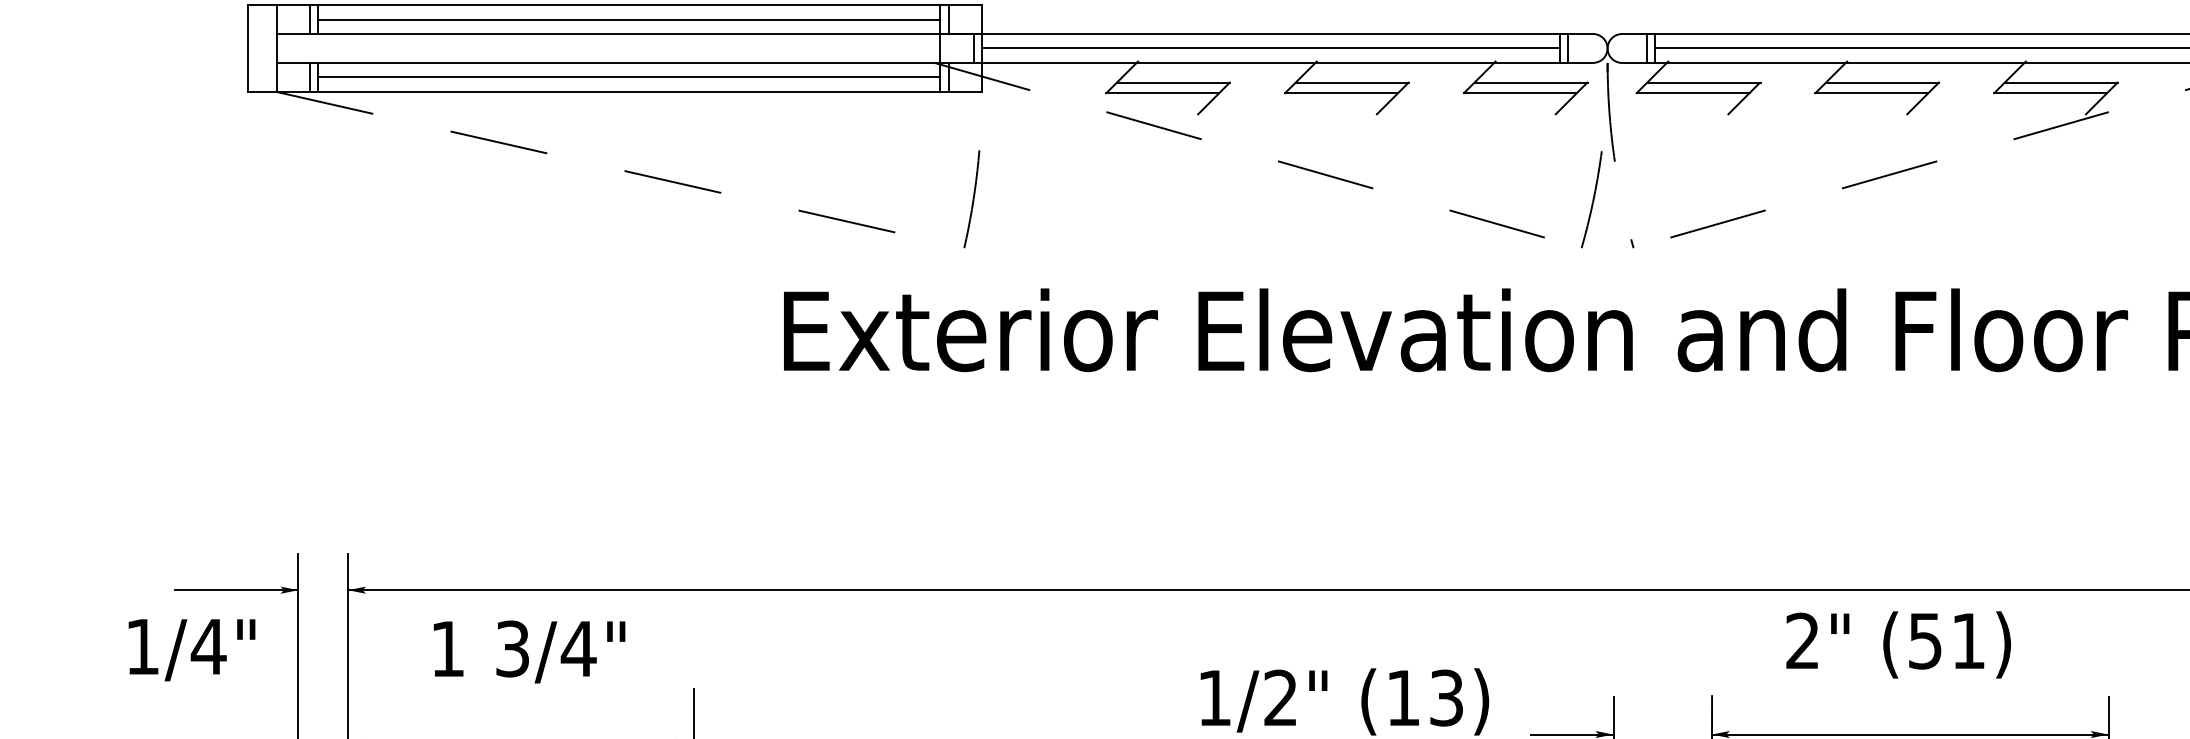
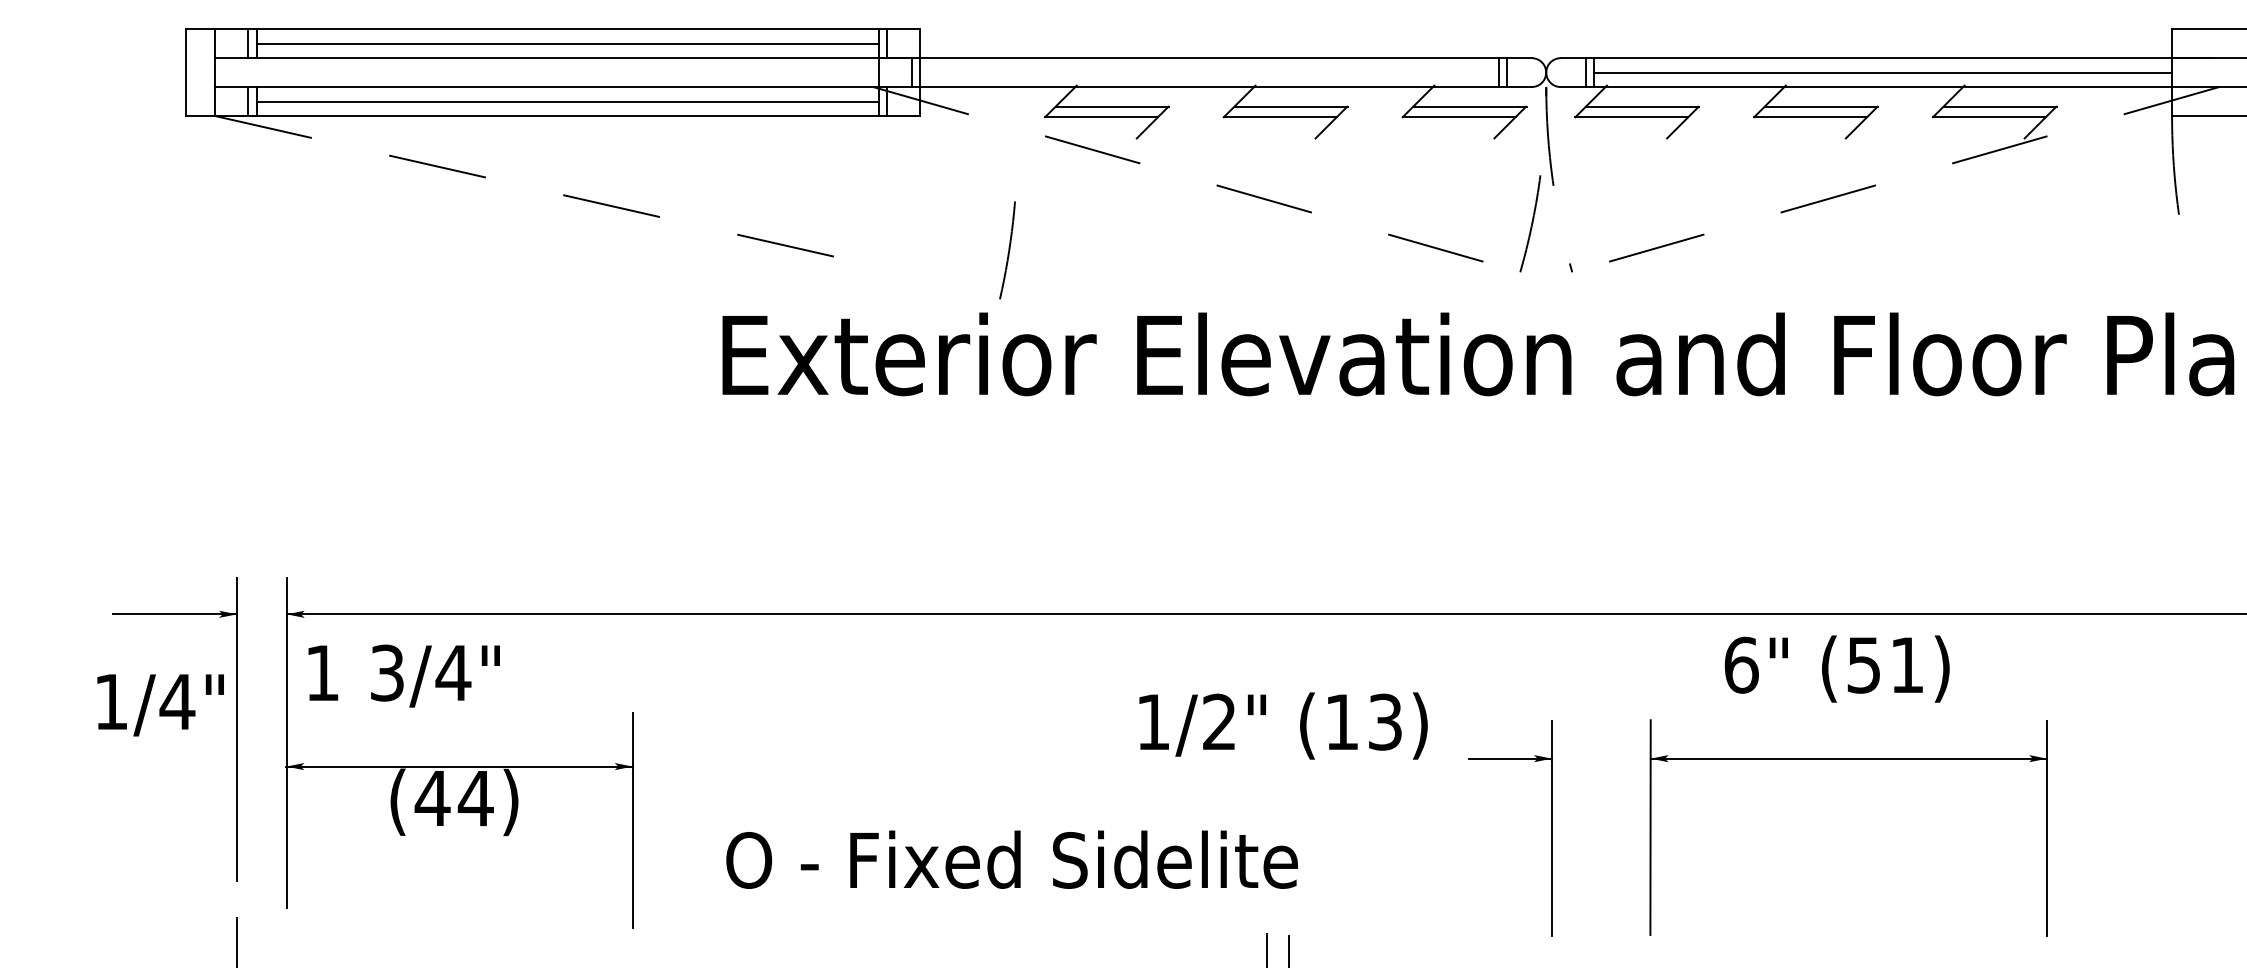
line: (1270, 48) -> (1209, 72), removed
arc: (972, 199) -> (1008, 250), moved
text: (1802, 640) -> (1741, 664), 2" -> 6"
text: (191, 650) -> (160, 705), moved
text: (528, 651) -> (403, 675), moved

